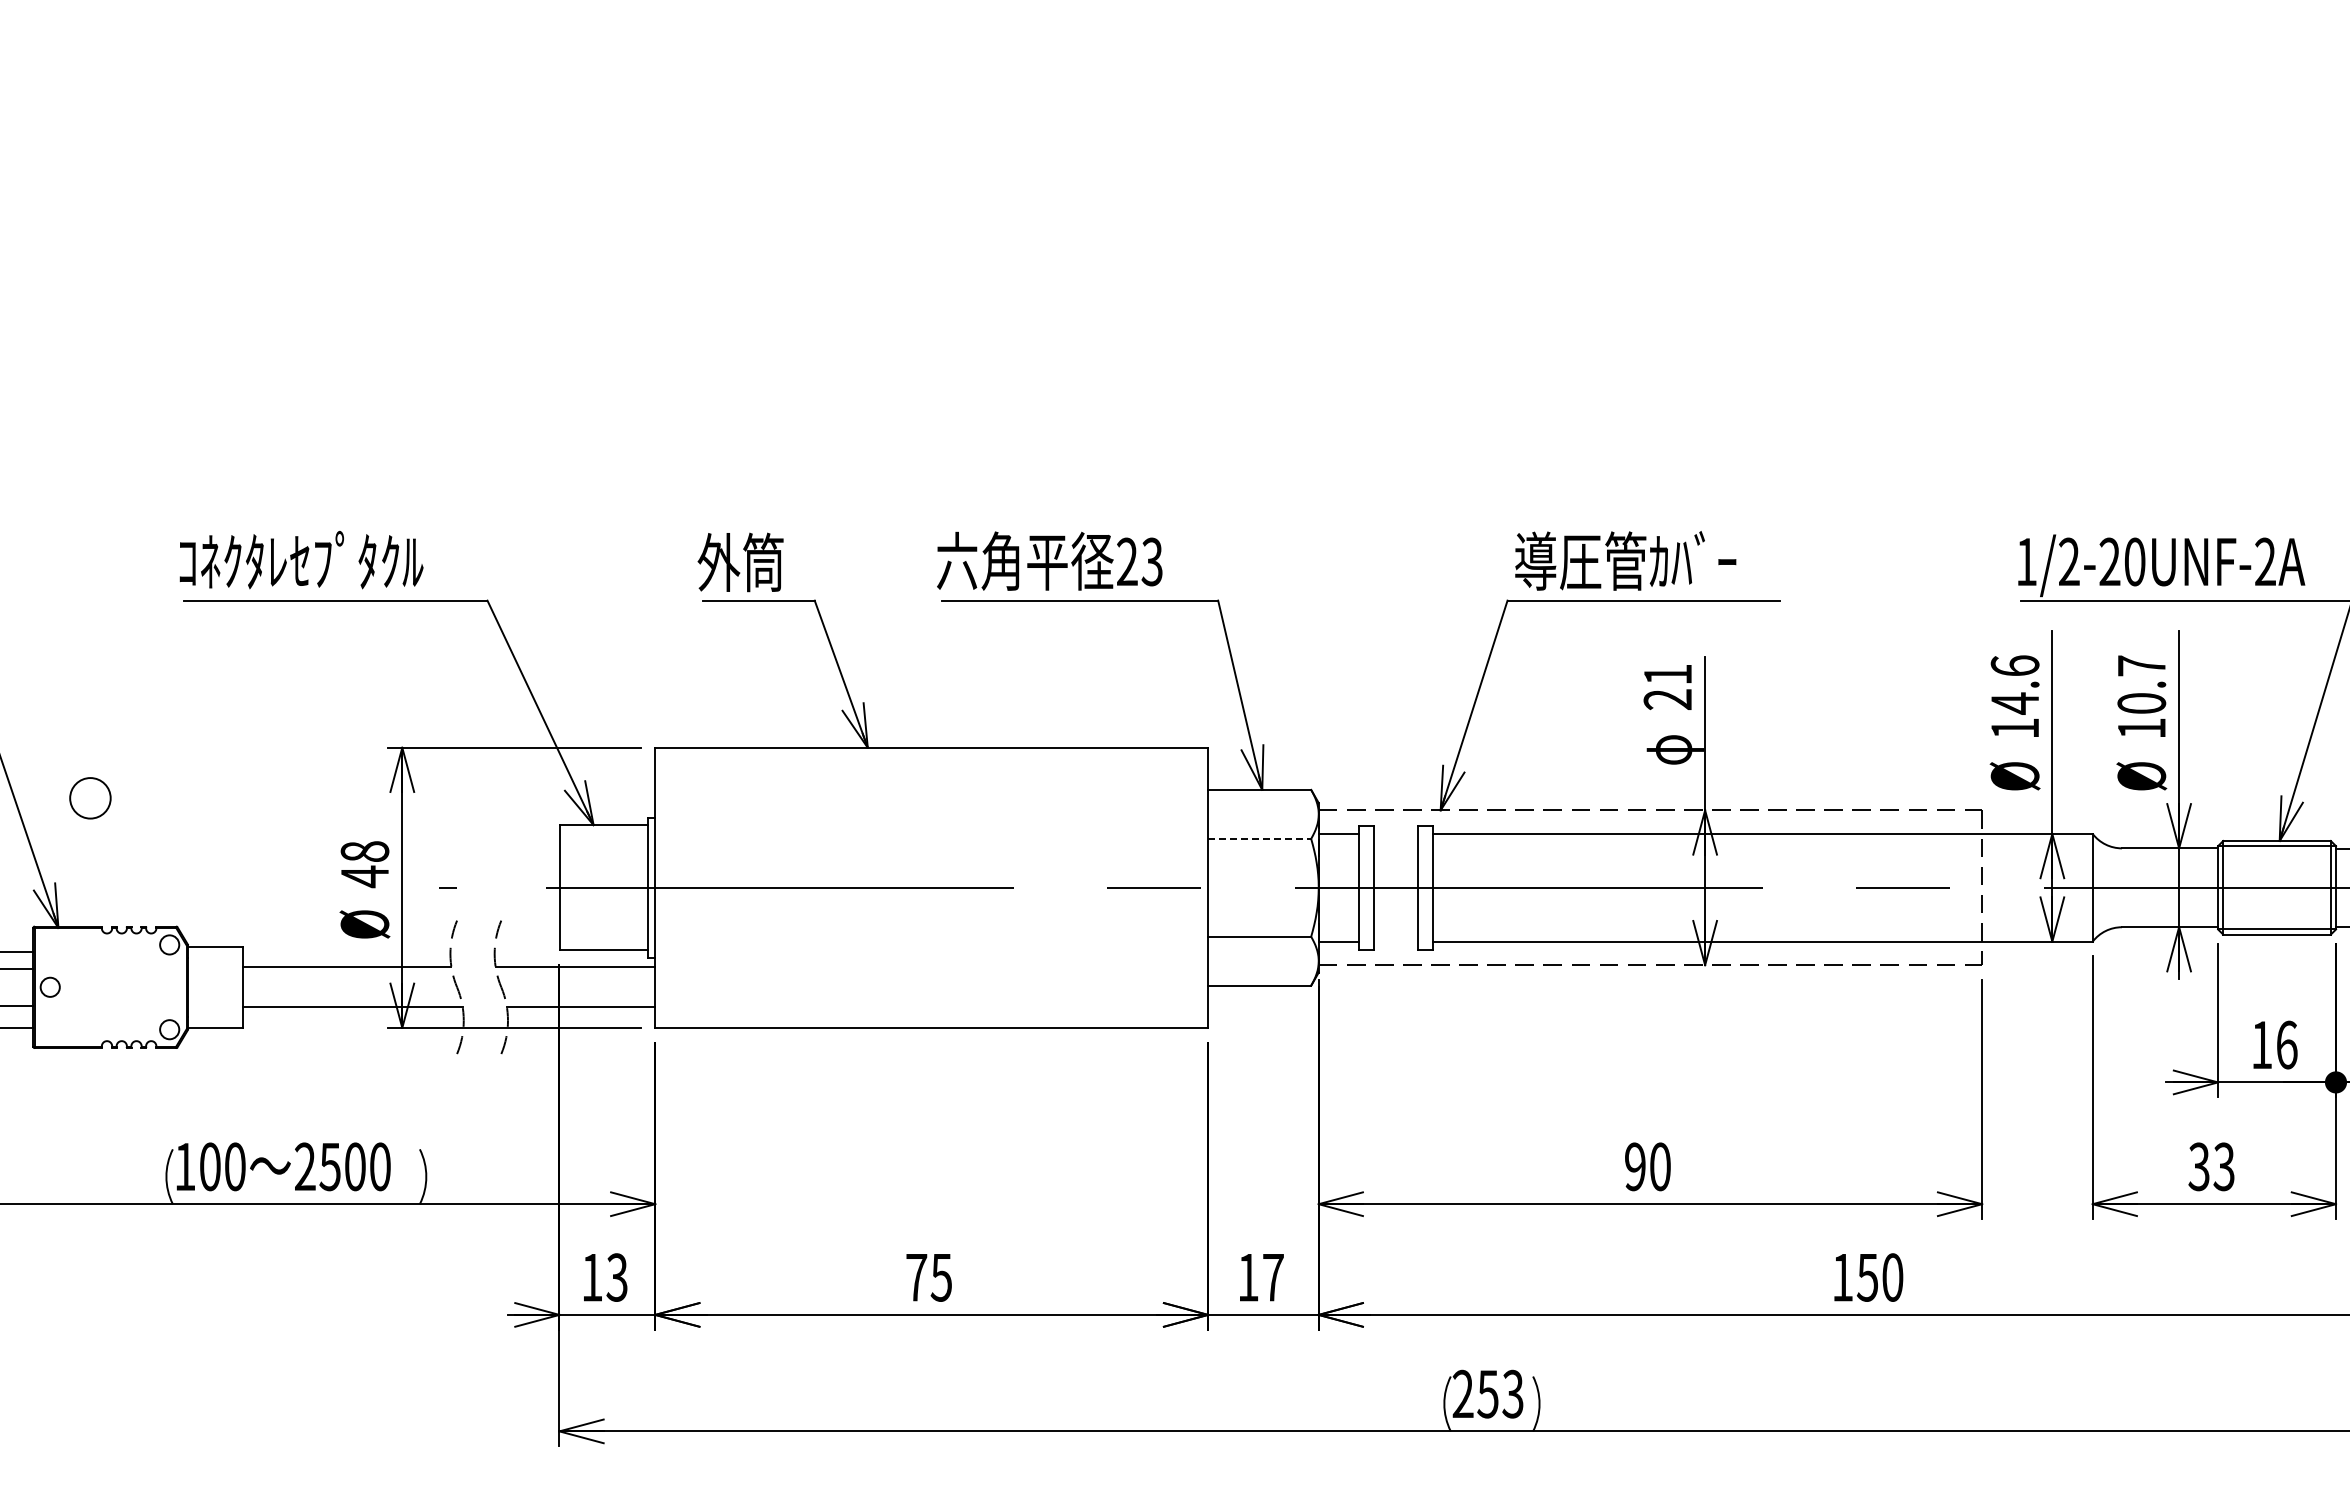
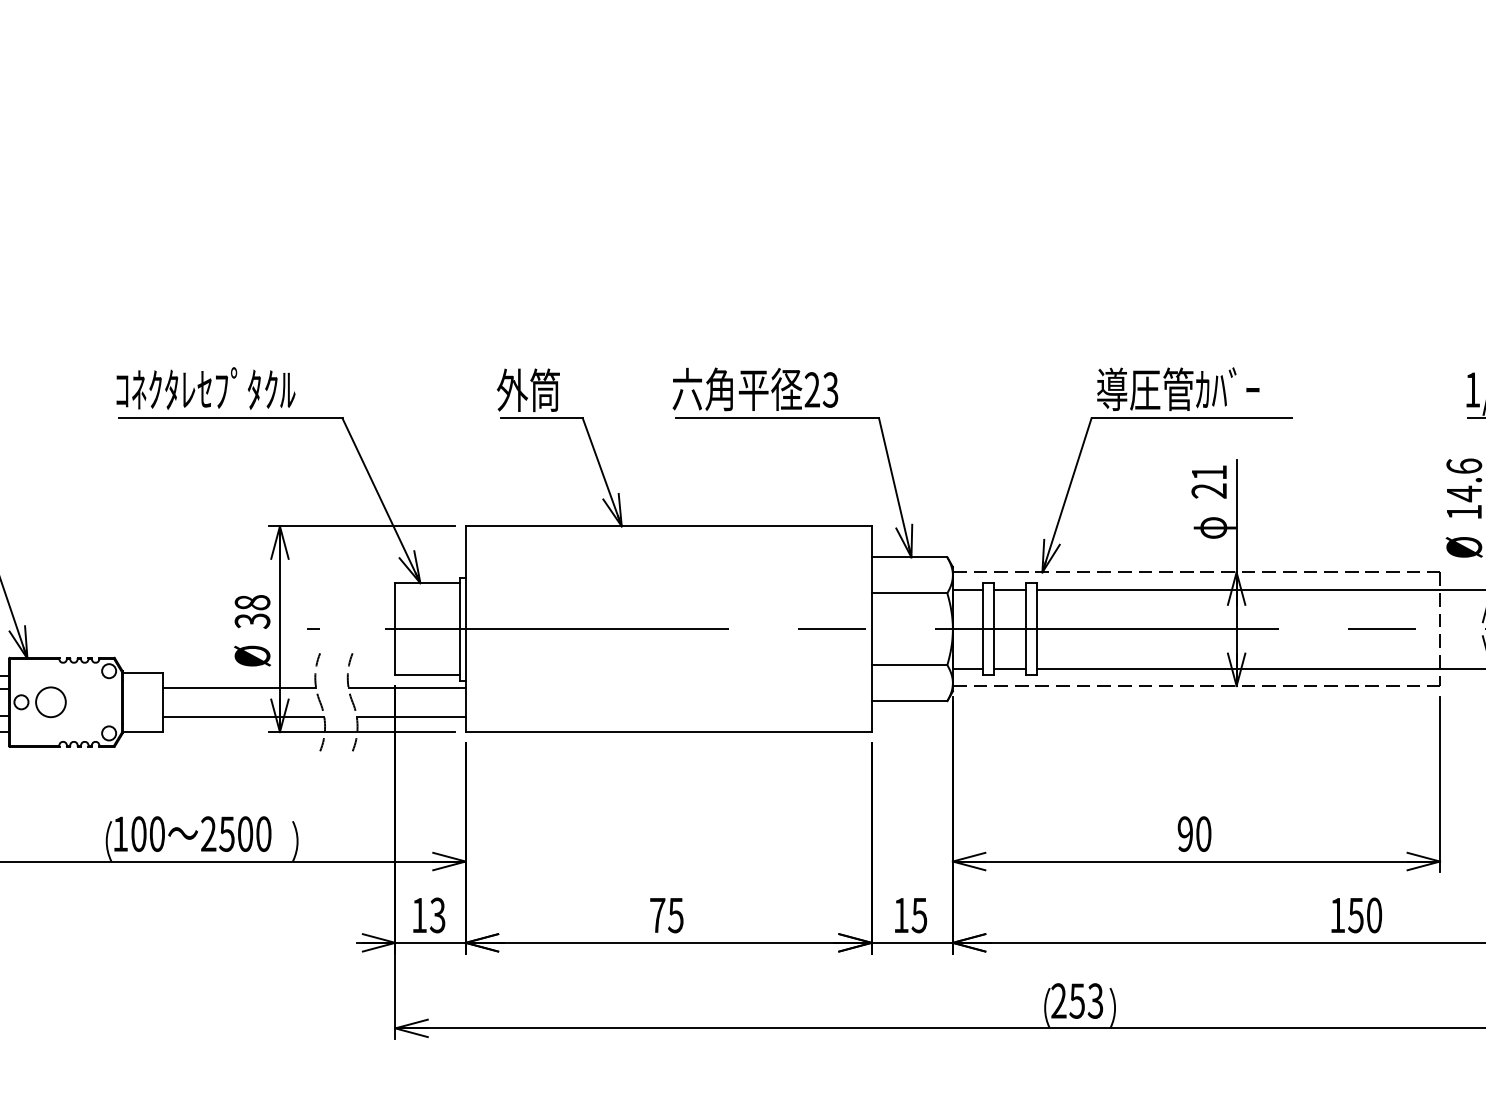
circle: (90, 798) -> (51, 702), moved
line: (1396, 834) -> (1009, 590), added
line: (1259, 838) -> (909, 593), dashed -> solid
text: (364, 876) -> (252, 620), 48 -> 38
line: (1396, 941) -> (1009, 668), added
text: (1272, 1277) -> (918, 915), 17 -> 15

